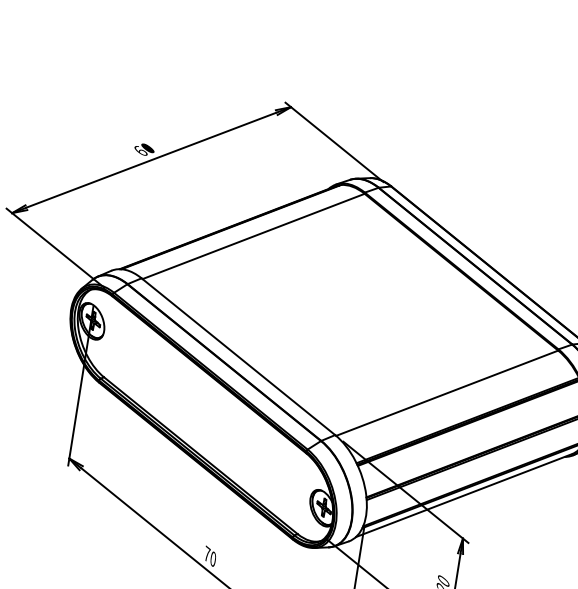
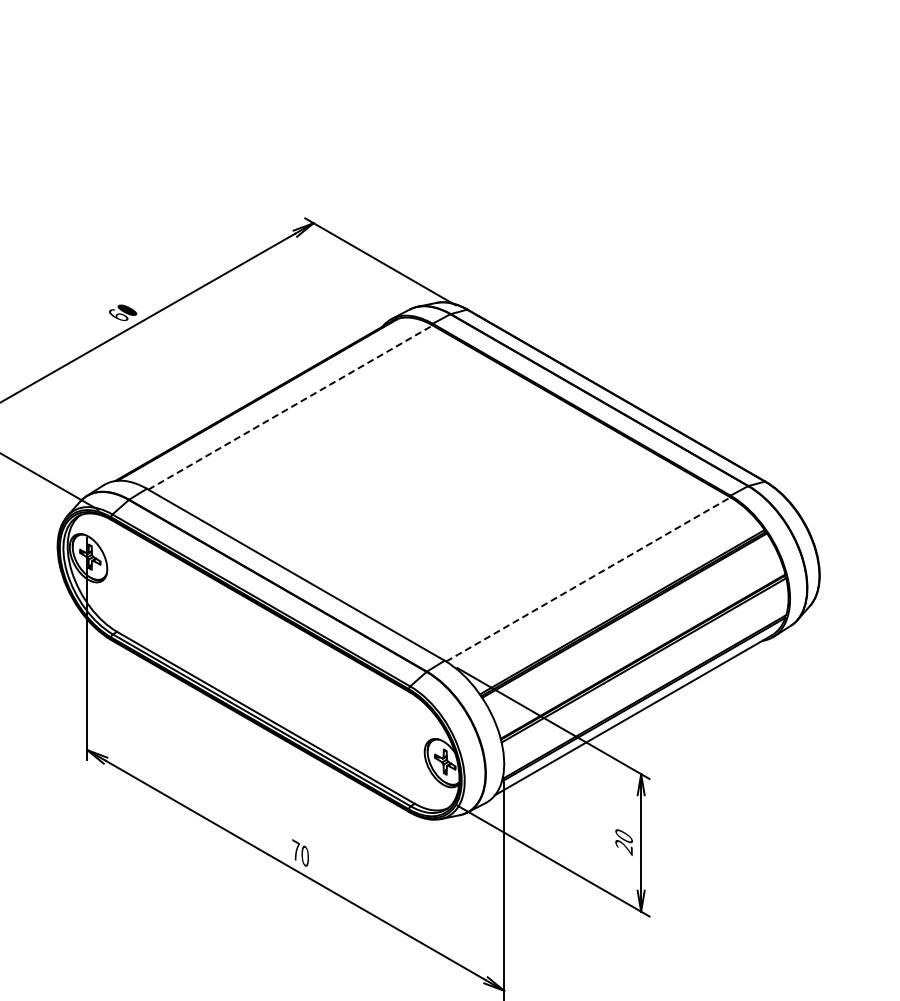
line: (254, 236) -> (291, 407), solid -> dashed
line: (447, 393) -> (588, 579), solid -> dashed

